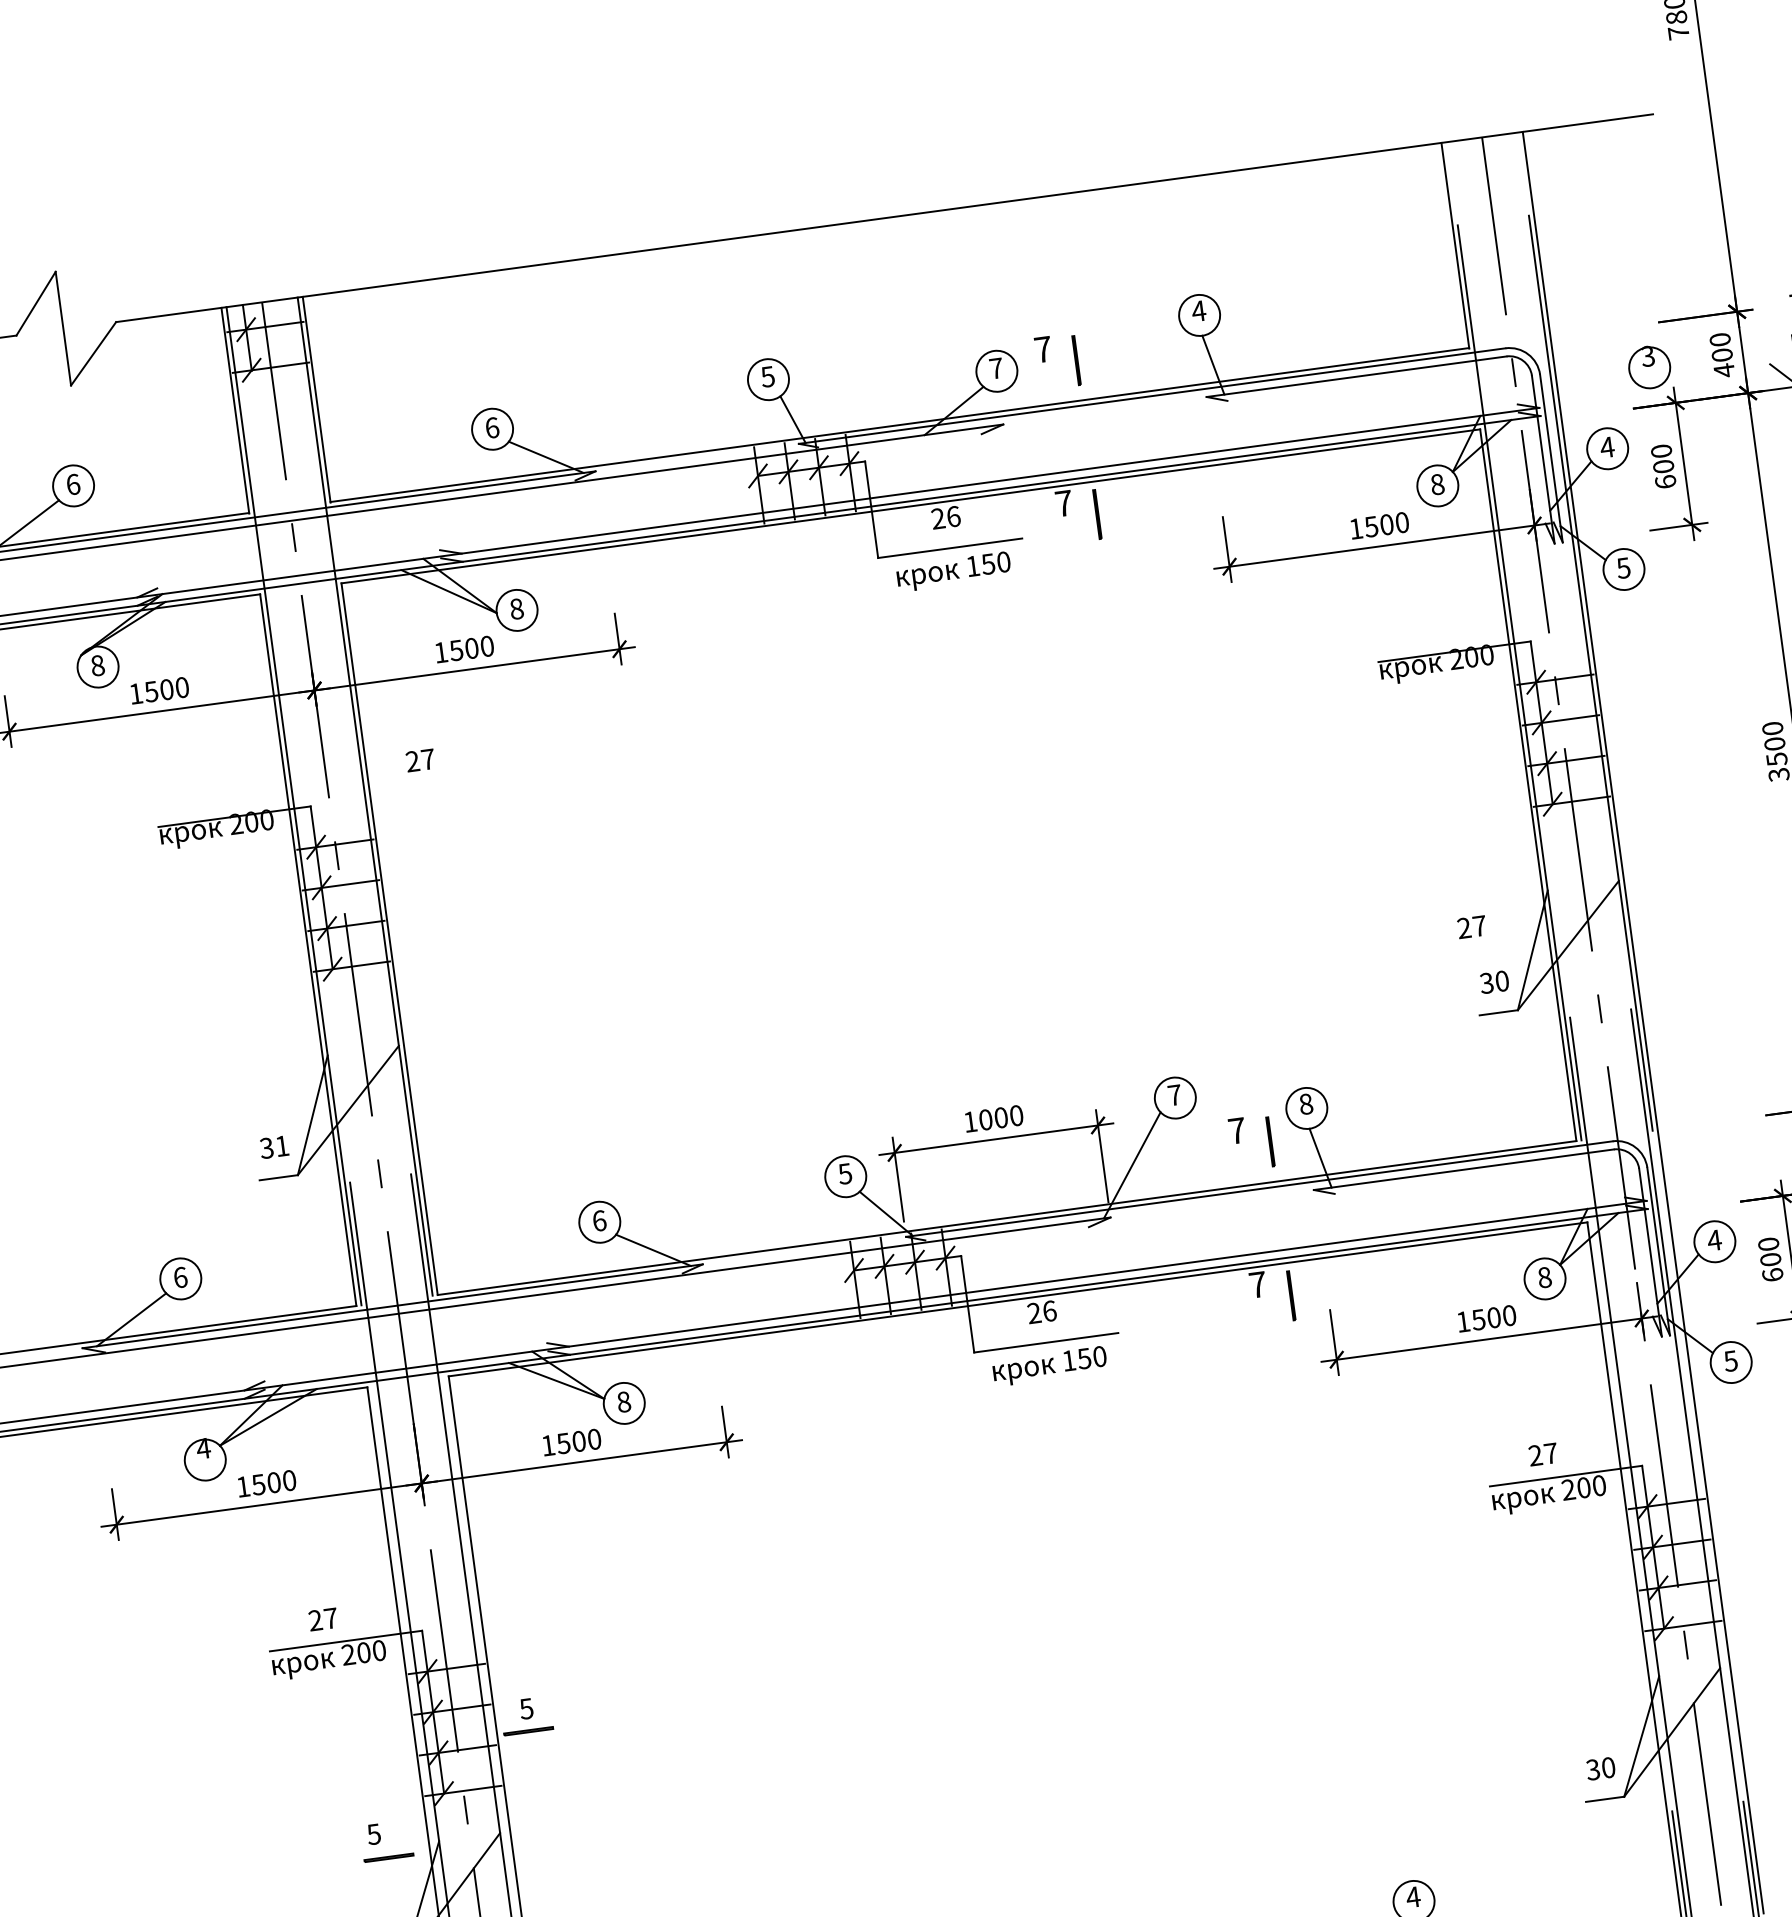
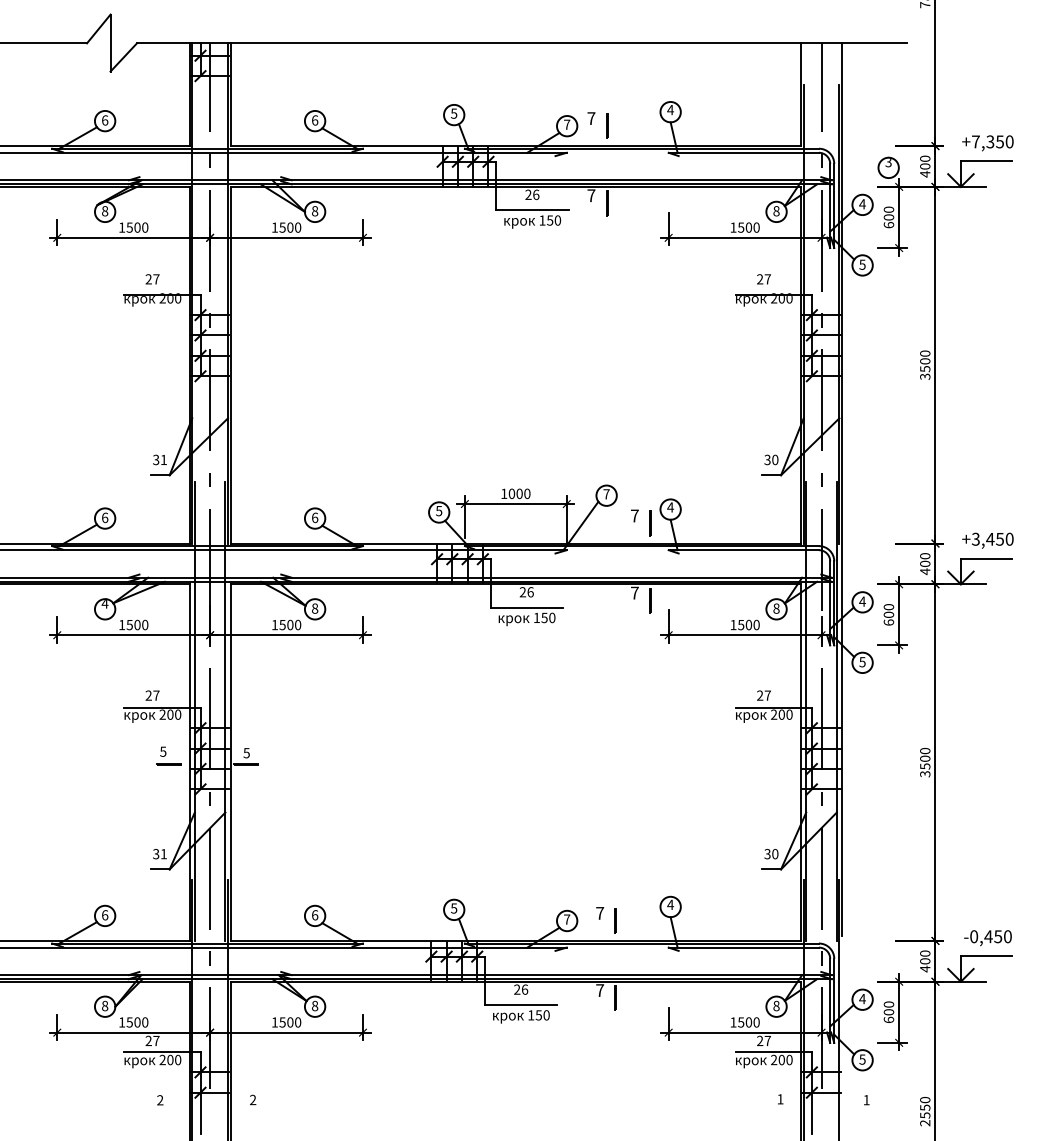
text: (420, 760) -> (152, 279), moved
text: (1471, 927) -> (763, 279), moved
text: (1305, 1104) -> (670, 507), 8 -> 4
part: (385, 1840) -> (168, 755), moved

